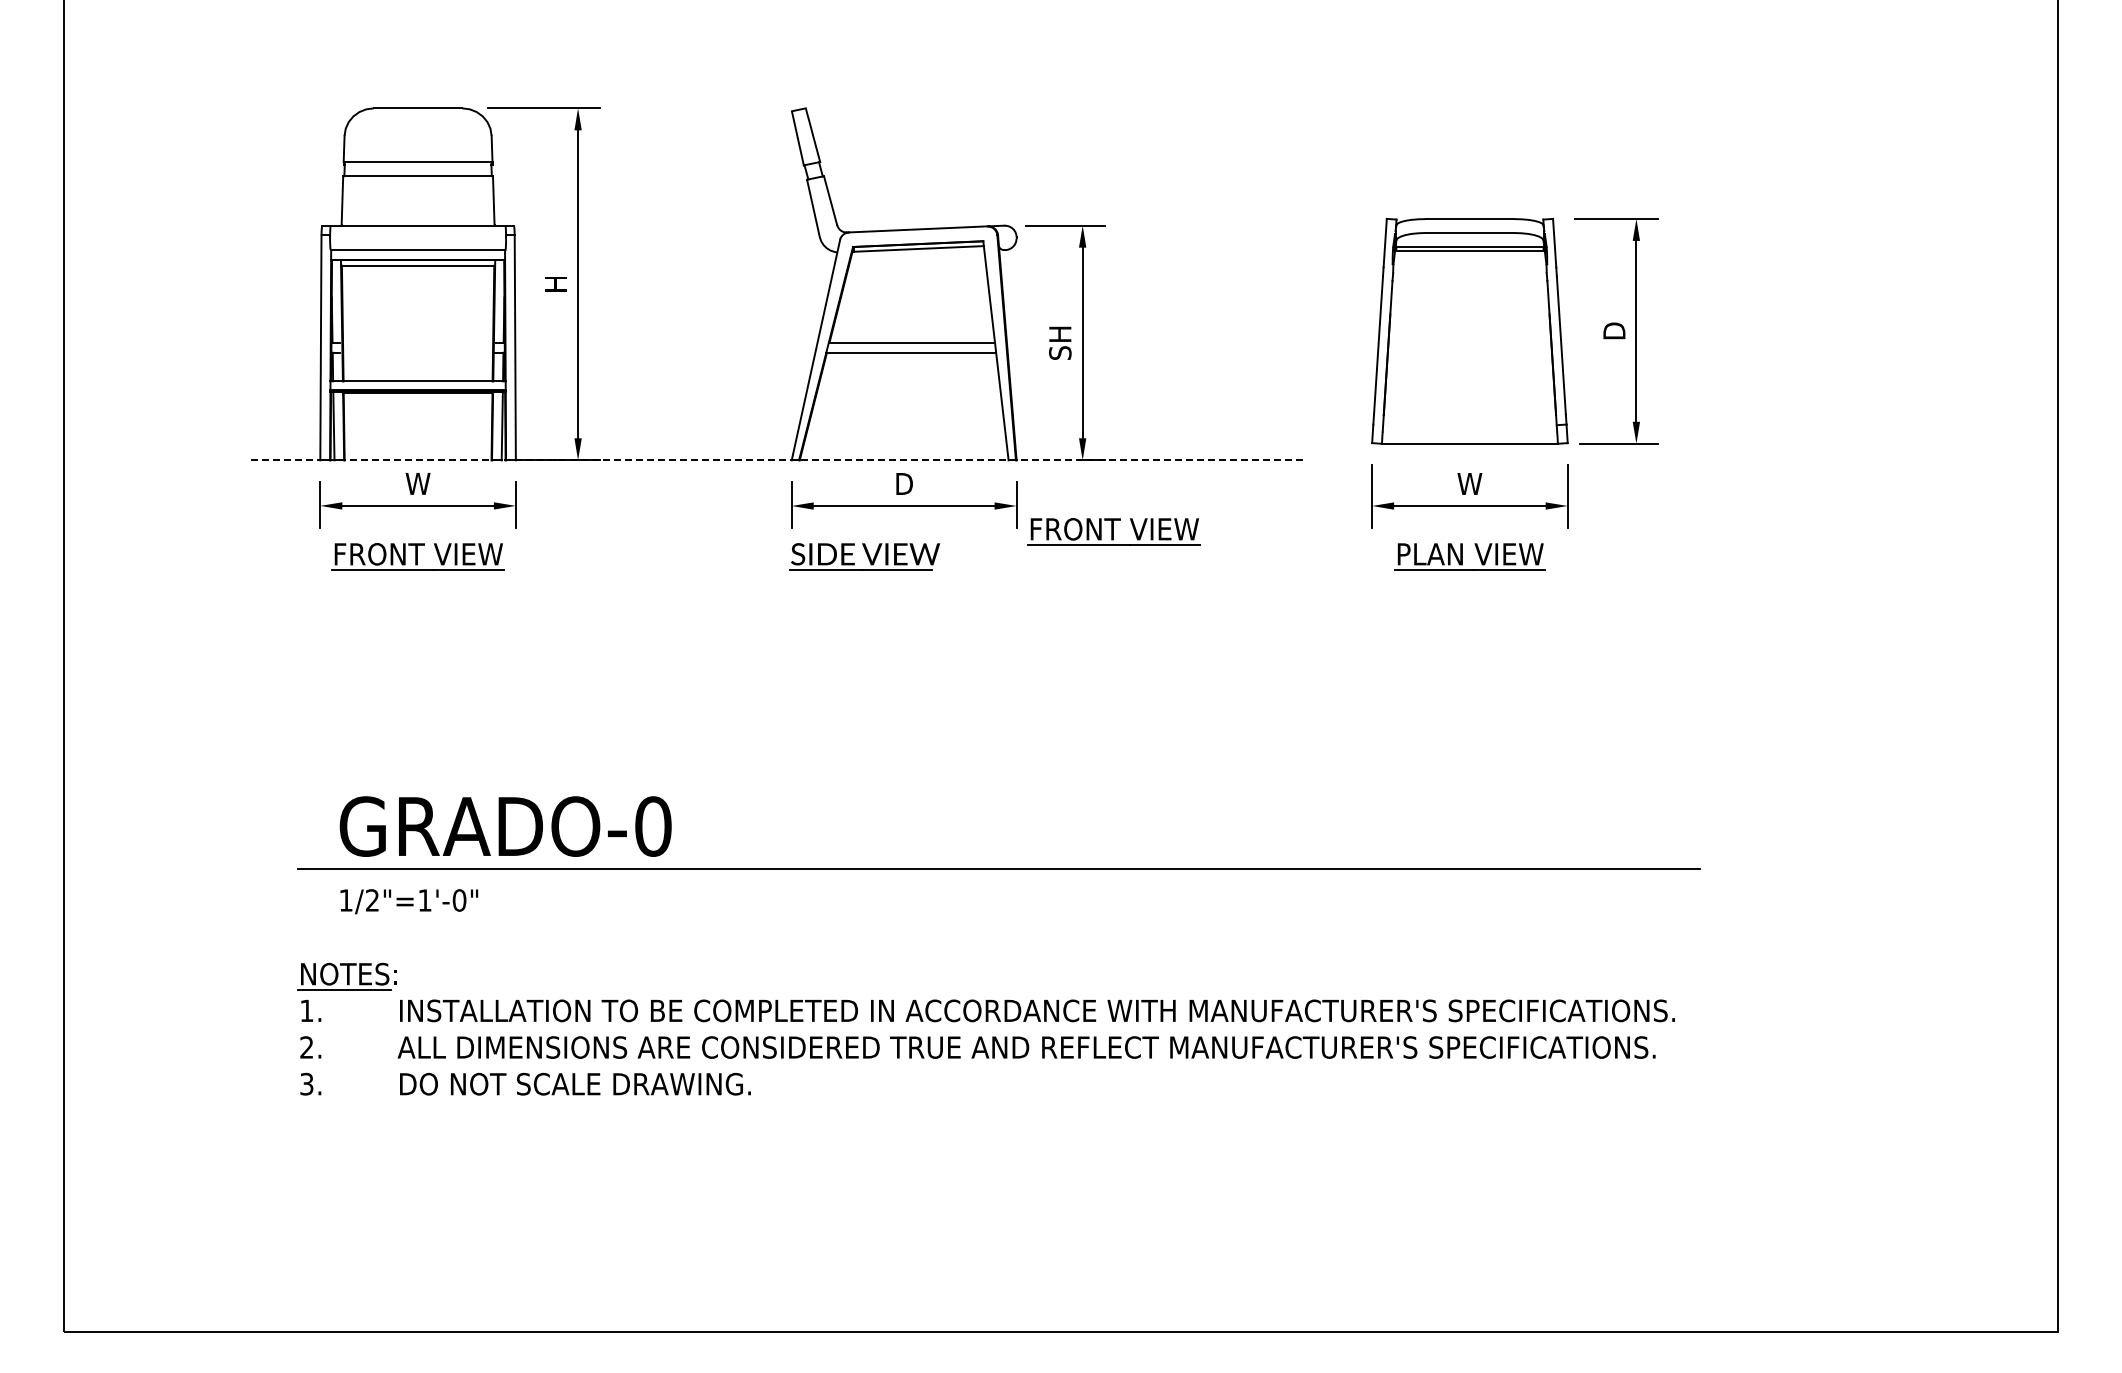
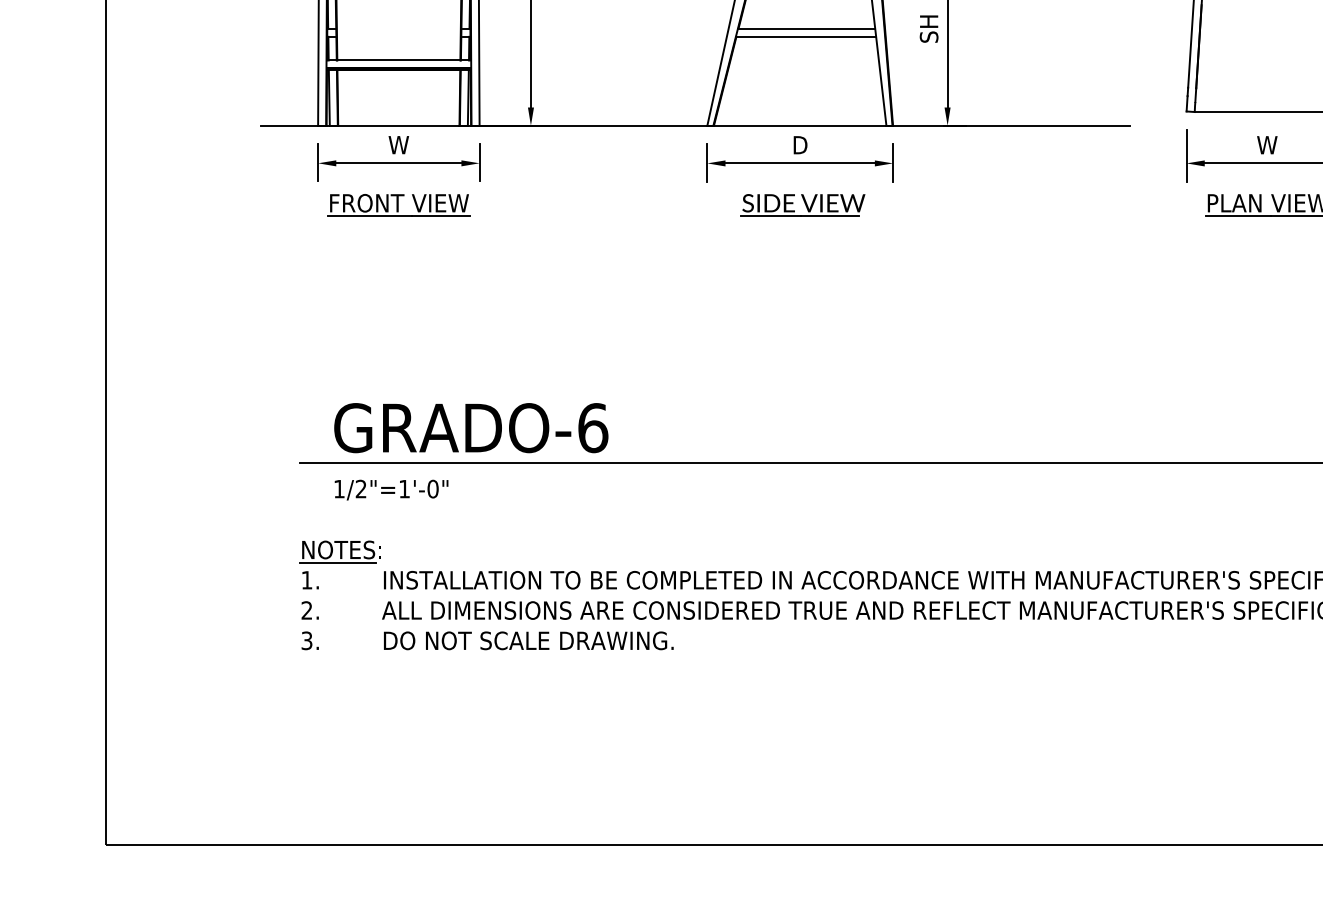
line: (777, 460) -> (695, 125), dashed -> solid
part: (1113, 531) -> (973, 184), removed
part: (864, 556) -> (802, 205), moved
text: (653, 826) -> (593, 428), GRADO-0 -> GRADO-6

